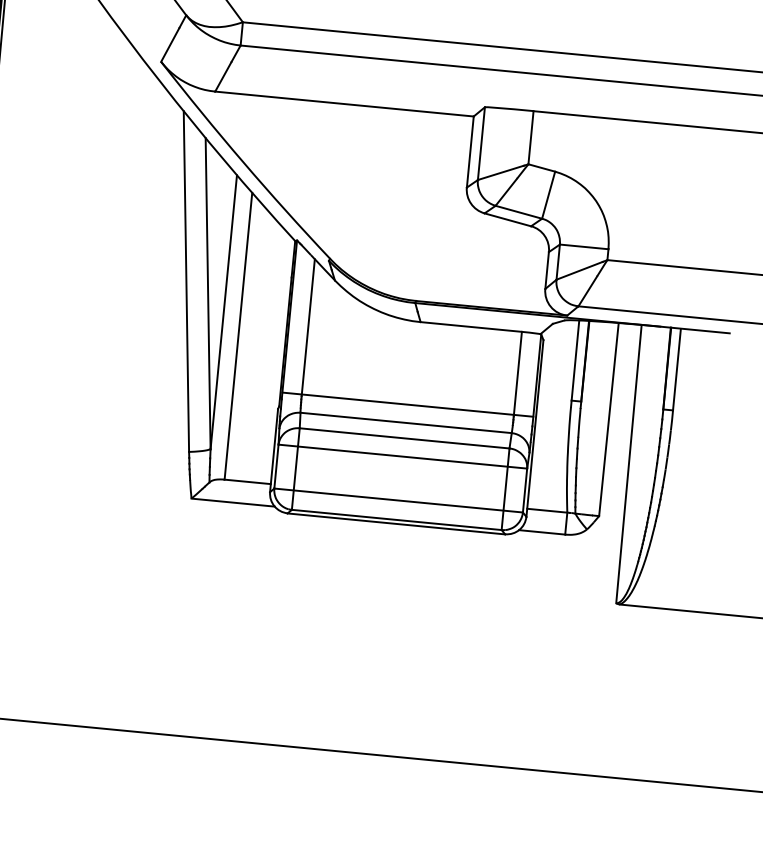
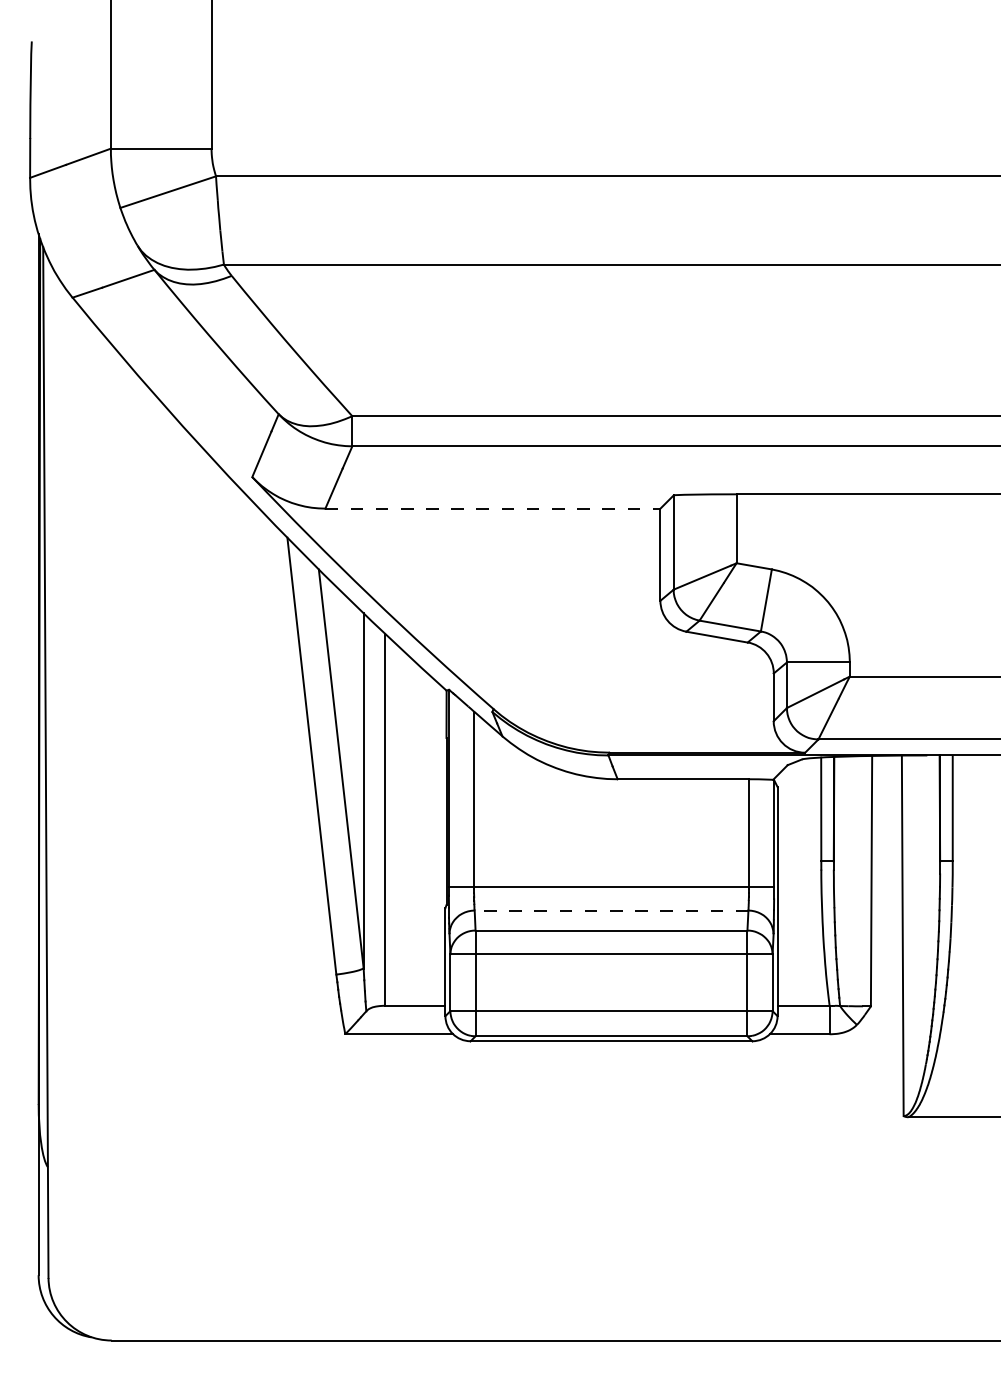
line: (344, 103) -> (492, 508), solid -> dashed
line: (406, 422) -> (611, 910), solid -> dashed

